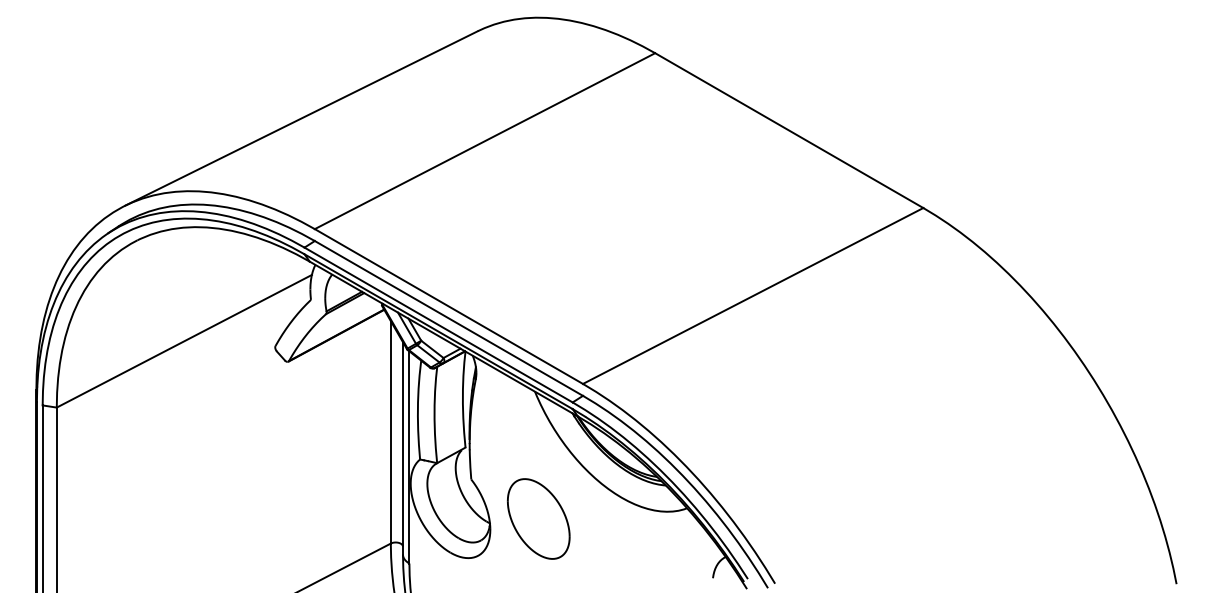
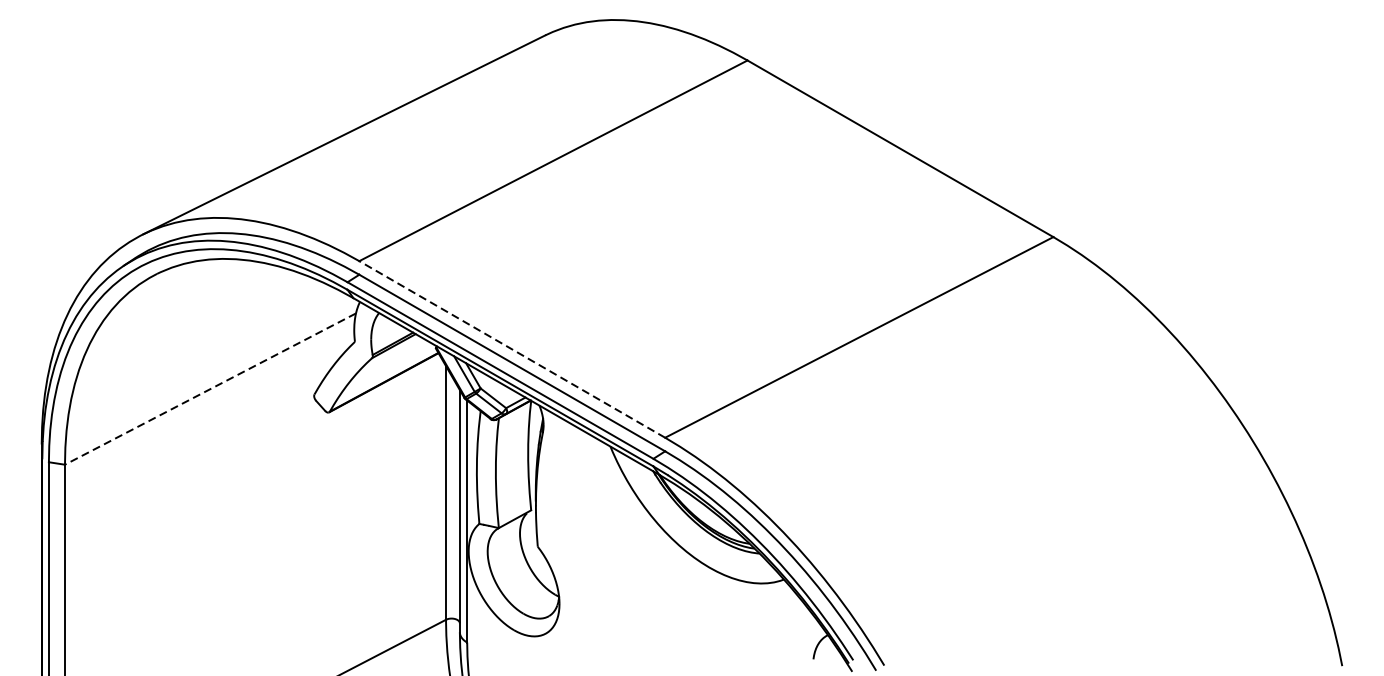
line: (448, 306) -> (511, 349), solid -> dashed
line: (184, 341) -> (210, 389), solid -> dashed
part: (538, 518) -> (614, 591), removed

